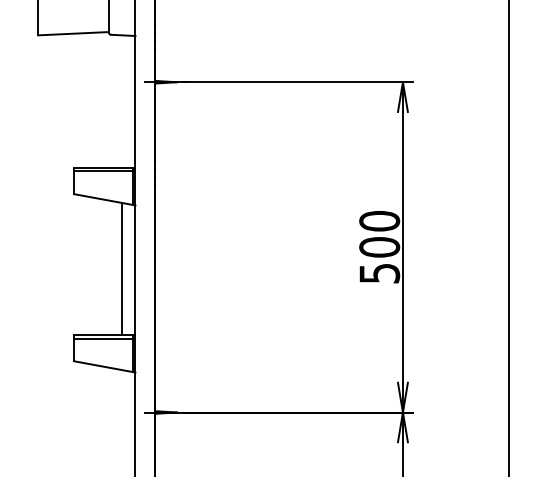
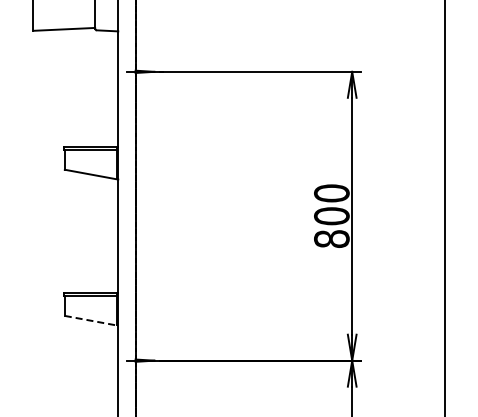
line: (121, 269) -> (106, 235), removed
text: (379, 272) -> (331, 238), 500 -> 800
line: (105, 366) -> (92, 320), solid -> dashed

